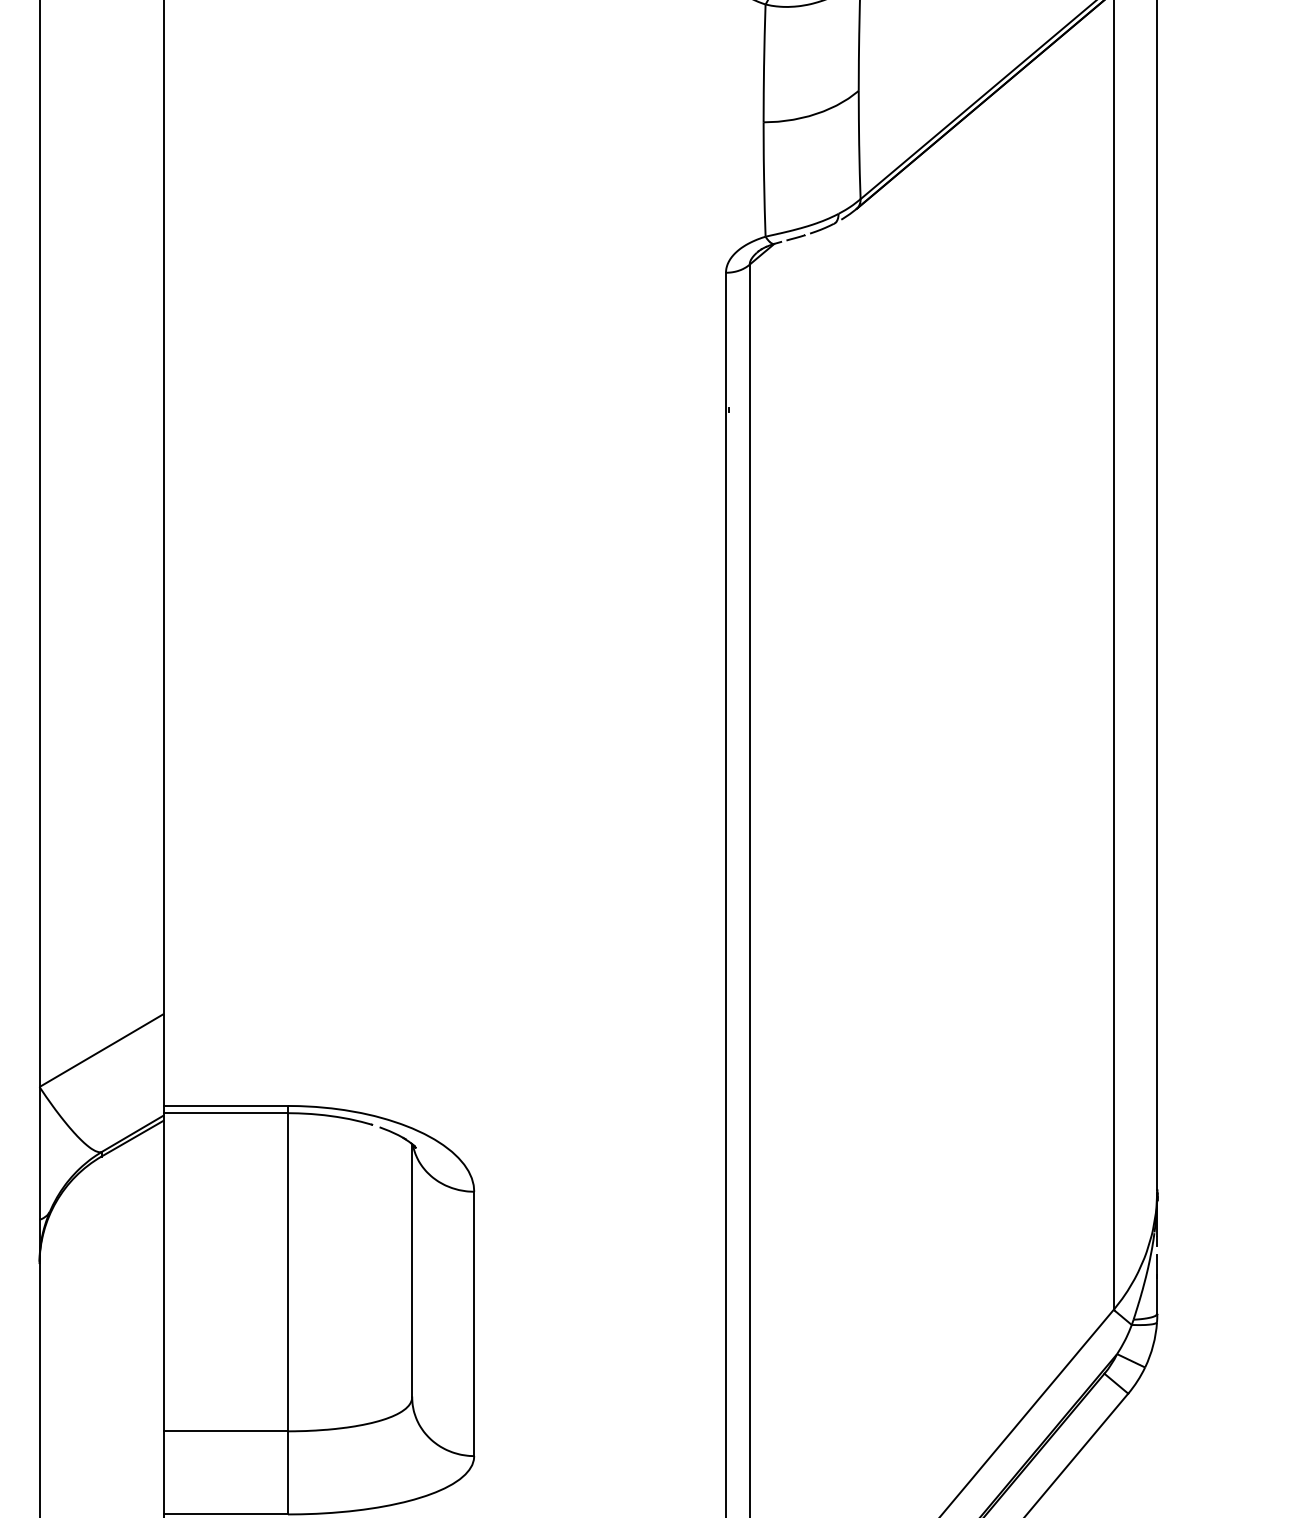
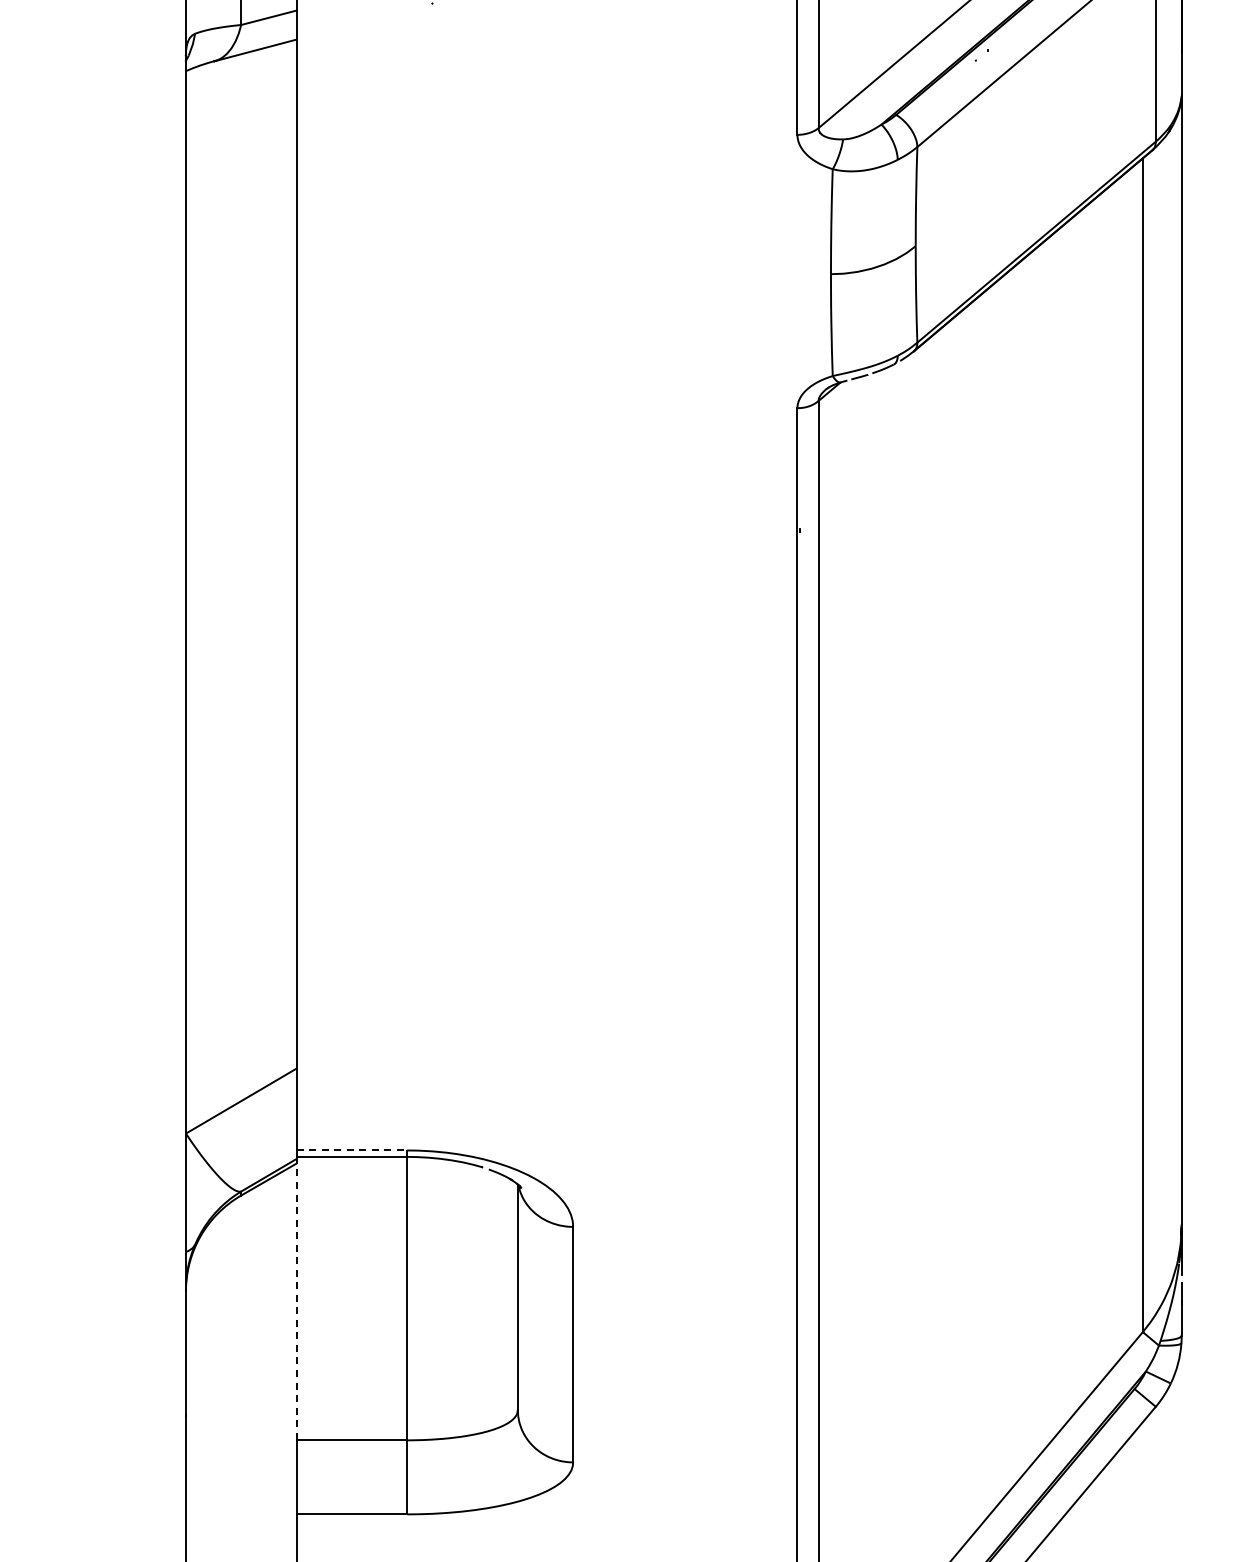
line: (226, 1105) -> (352, 1150), solid -> dashed
line: (163, 1272) -> (296, 1298), solid -> dashed

